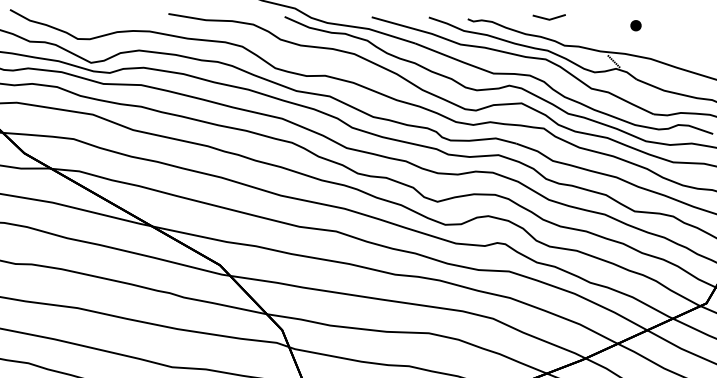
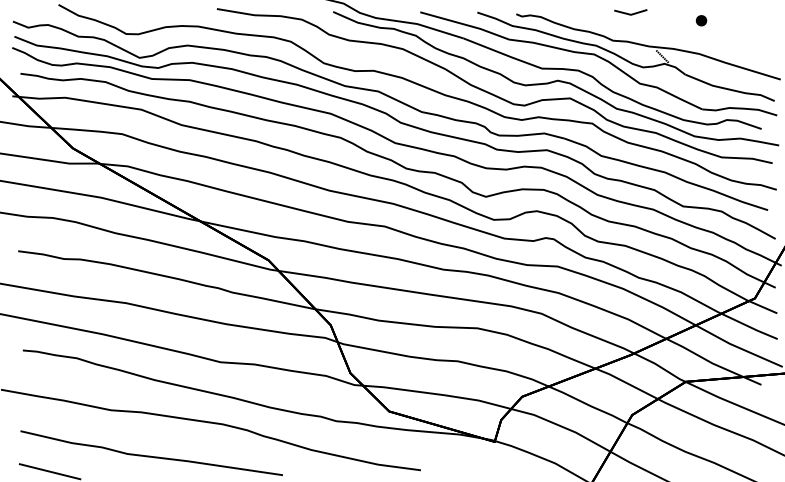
line: (548, 18) -> (630, 13), moved
part: (635, 25) -> (701, 20), moved

